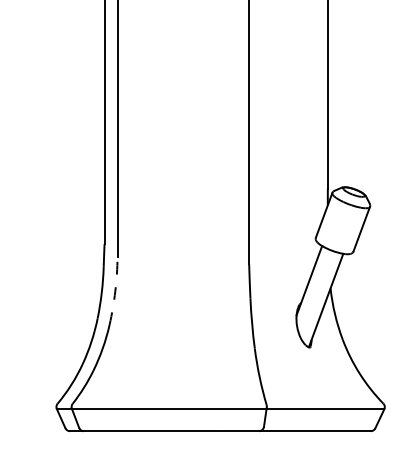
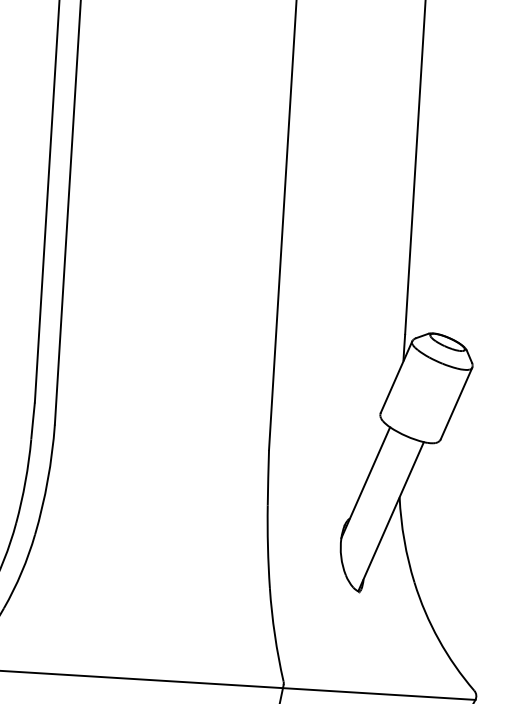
arc: (115, 291) -> (48, 480), dashed -> solid

